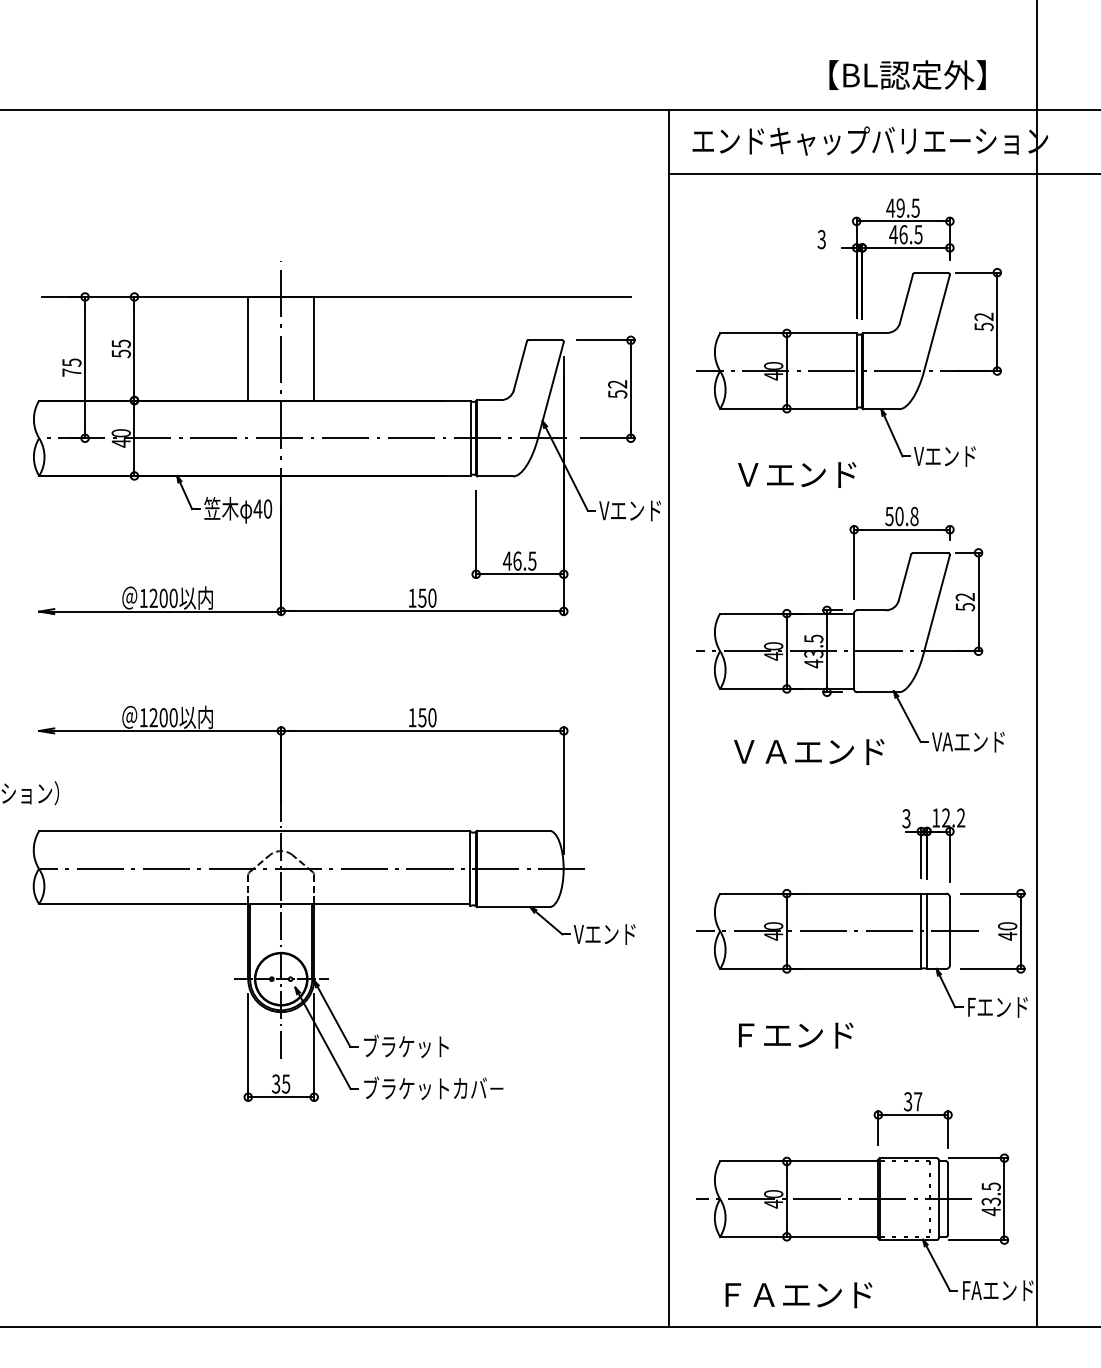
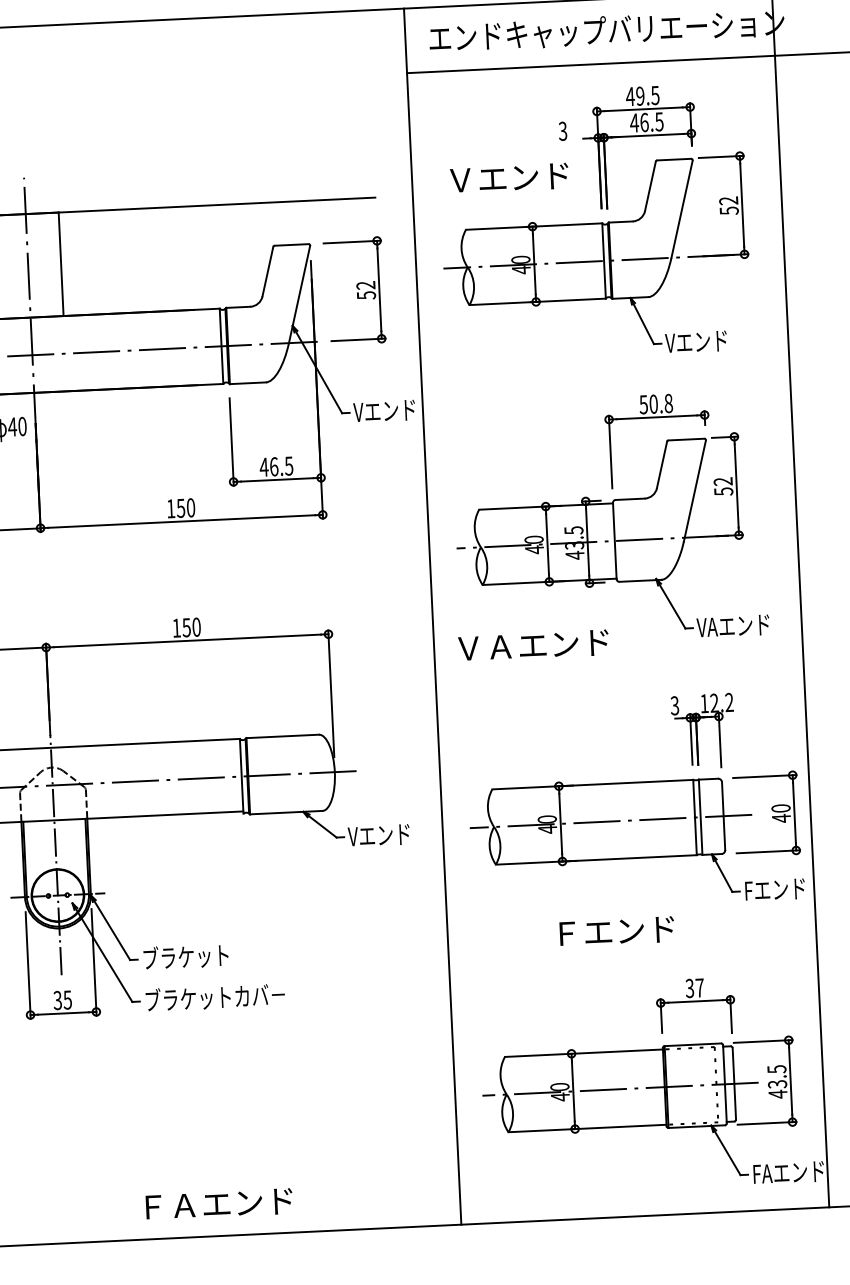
text: (797, 474) -> (509, 177), moved
text: (809, 751) -> (533, 645), moved
text: (796, 1035) -> (617, 931), moved
text: (798, 1295) -> (218, 1204), moved

